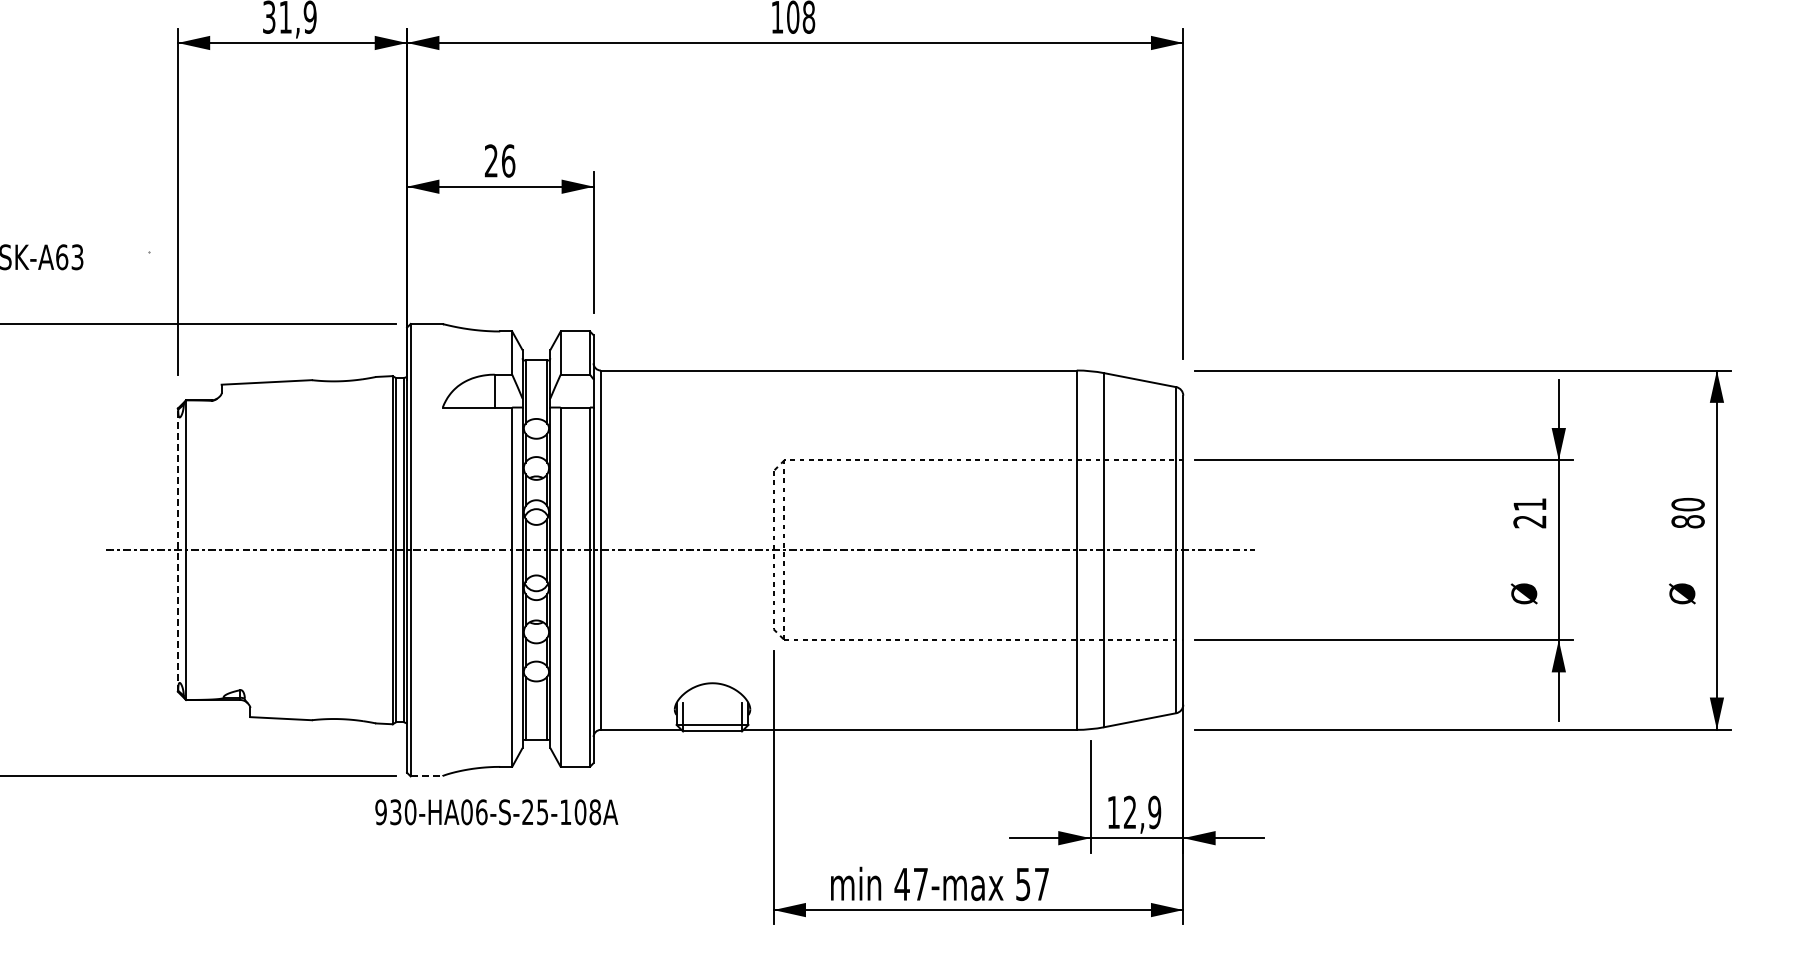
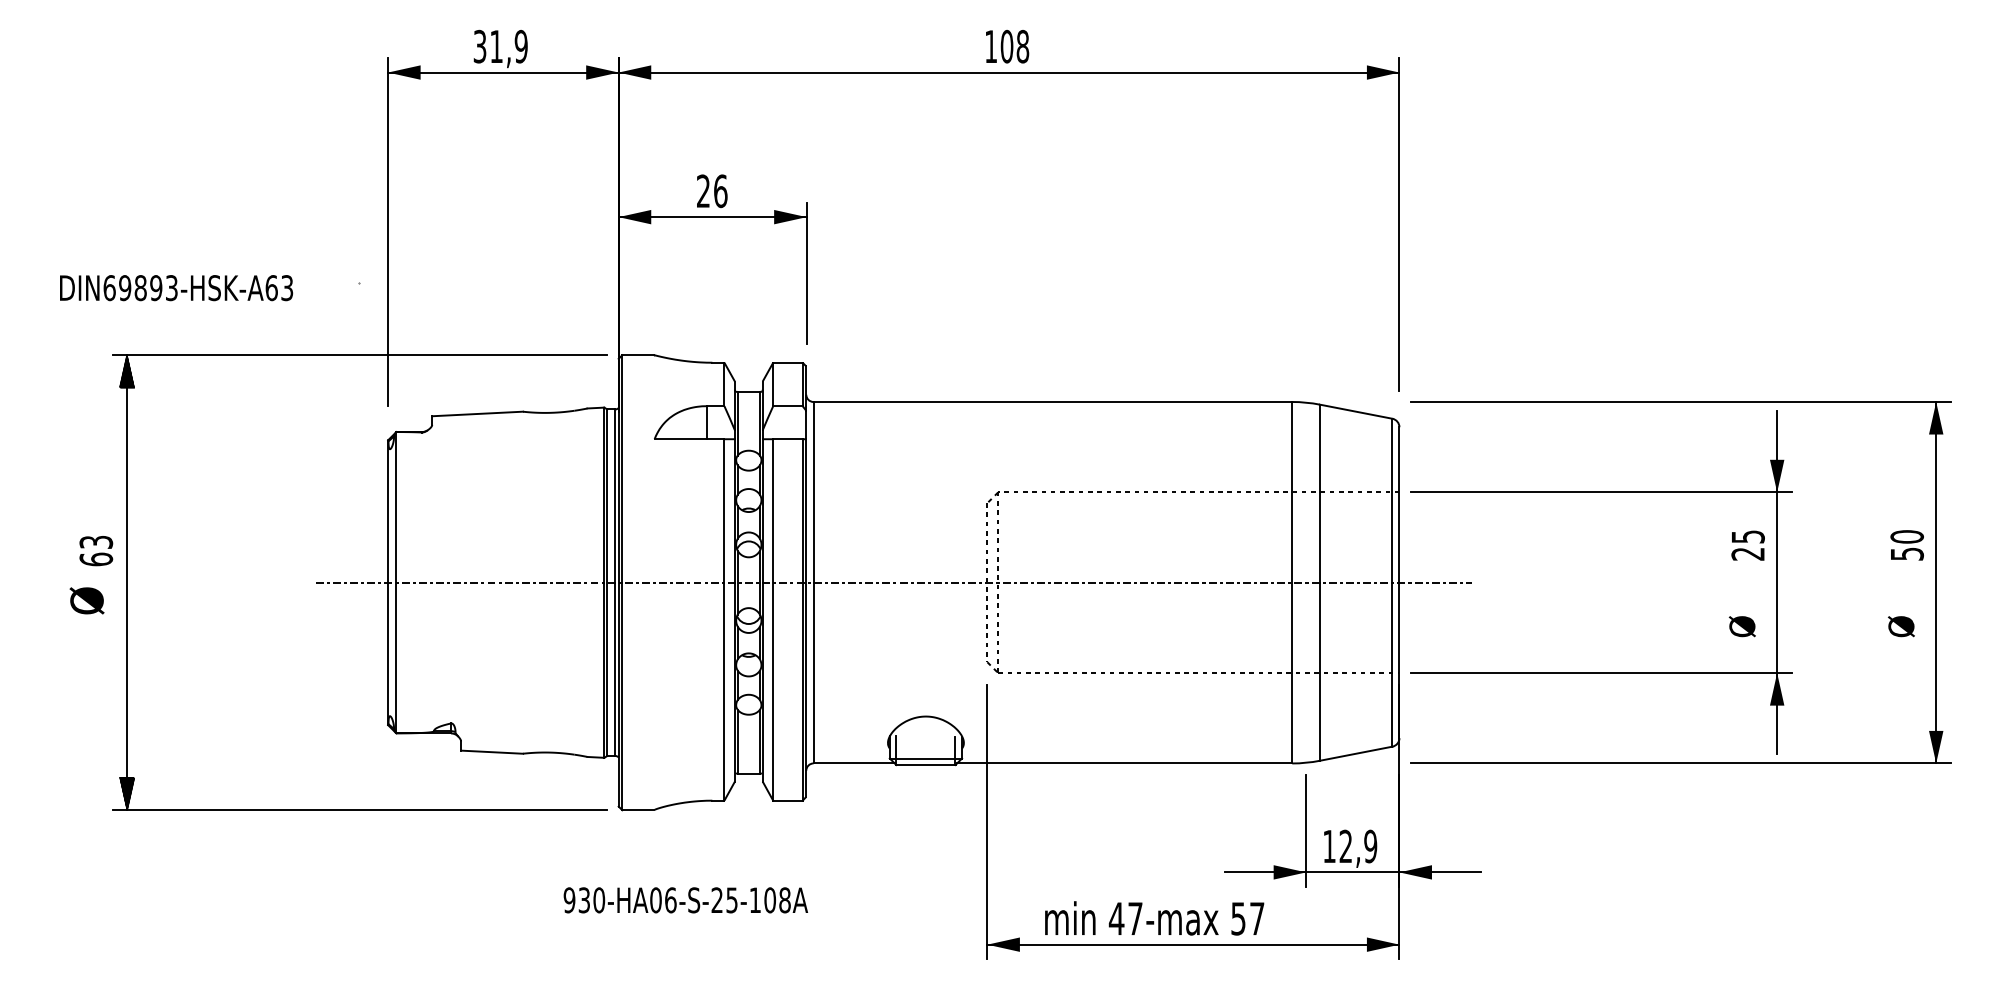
text: (1530, 504) -> (1748, 536), 21 -> 25
text: (1687, 521) -> (1906, 553), 80 -> 50
line: (178, 549) -> (388, 582), dashed -> solid
line: (426, 776) -> (638, 810), dashed -> solid
text: (496, 812) -> (685, 900), moved

